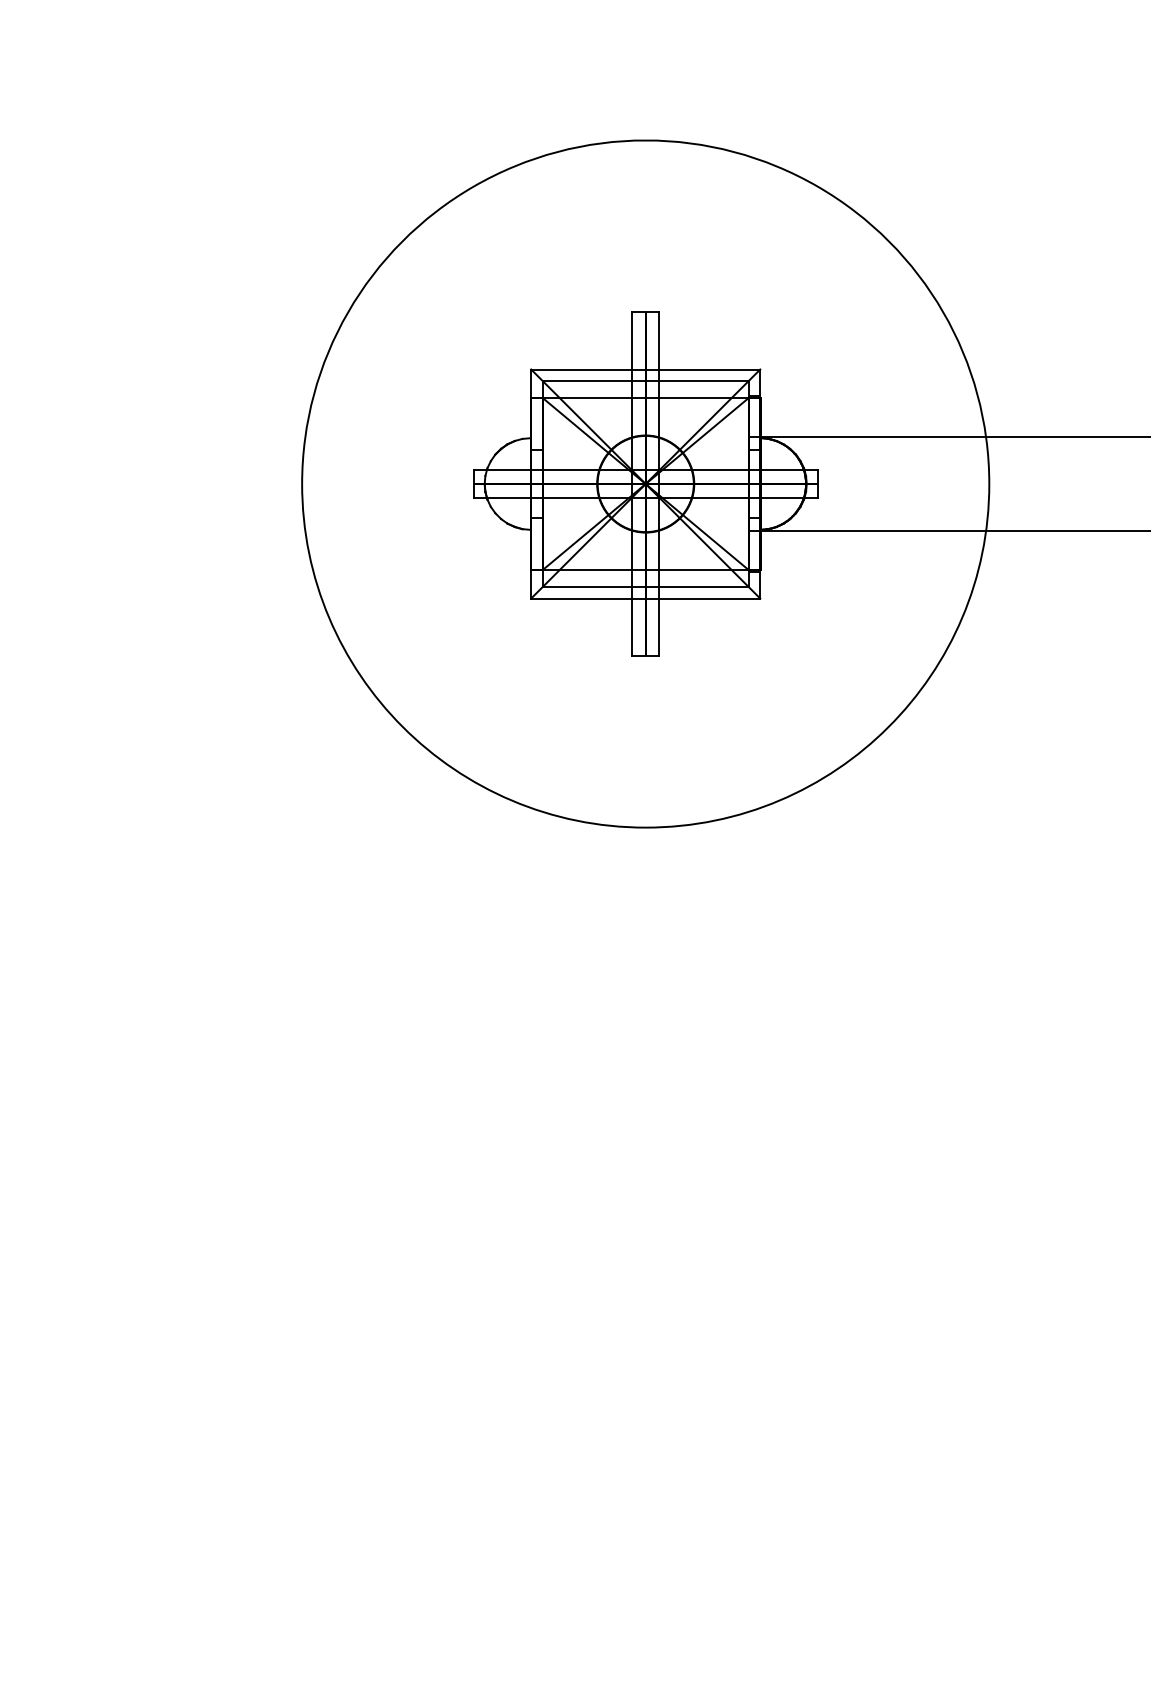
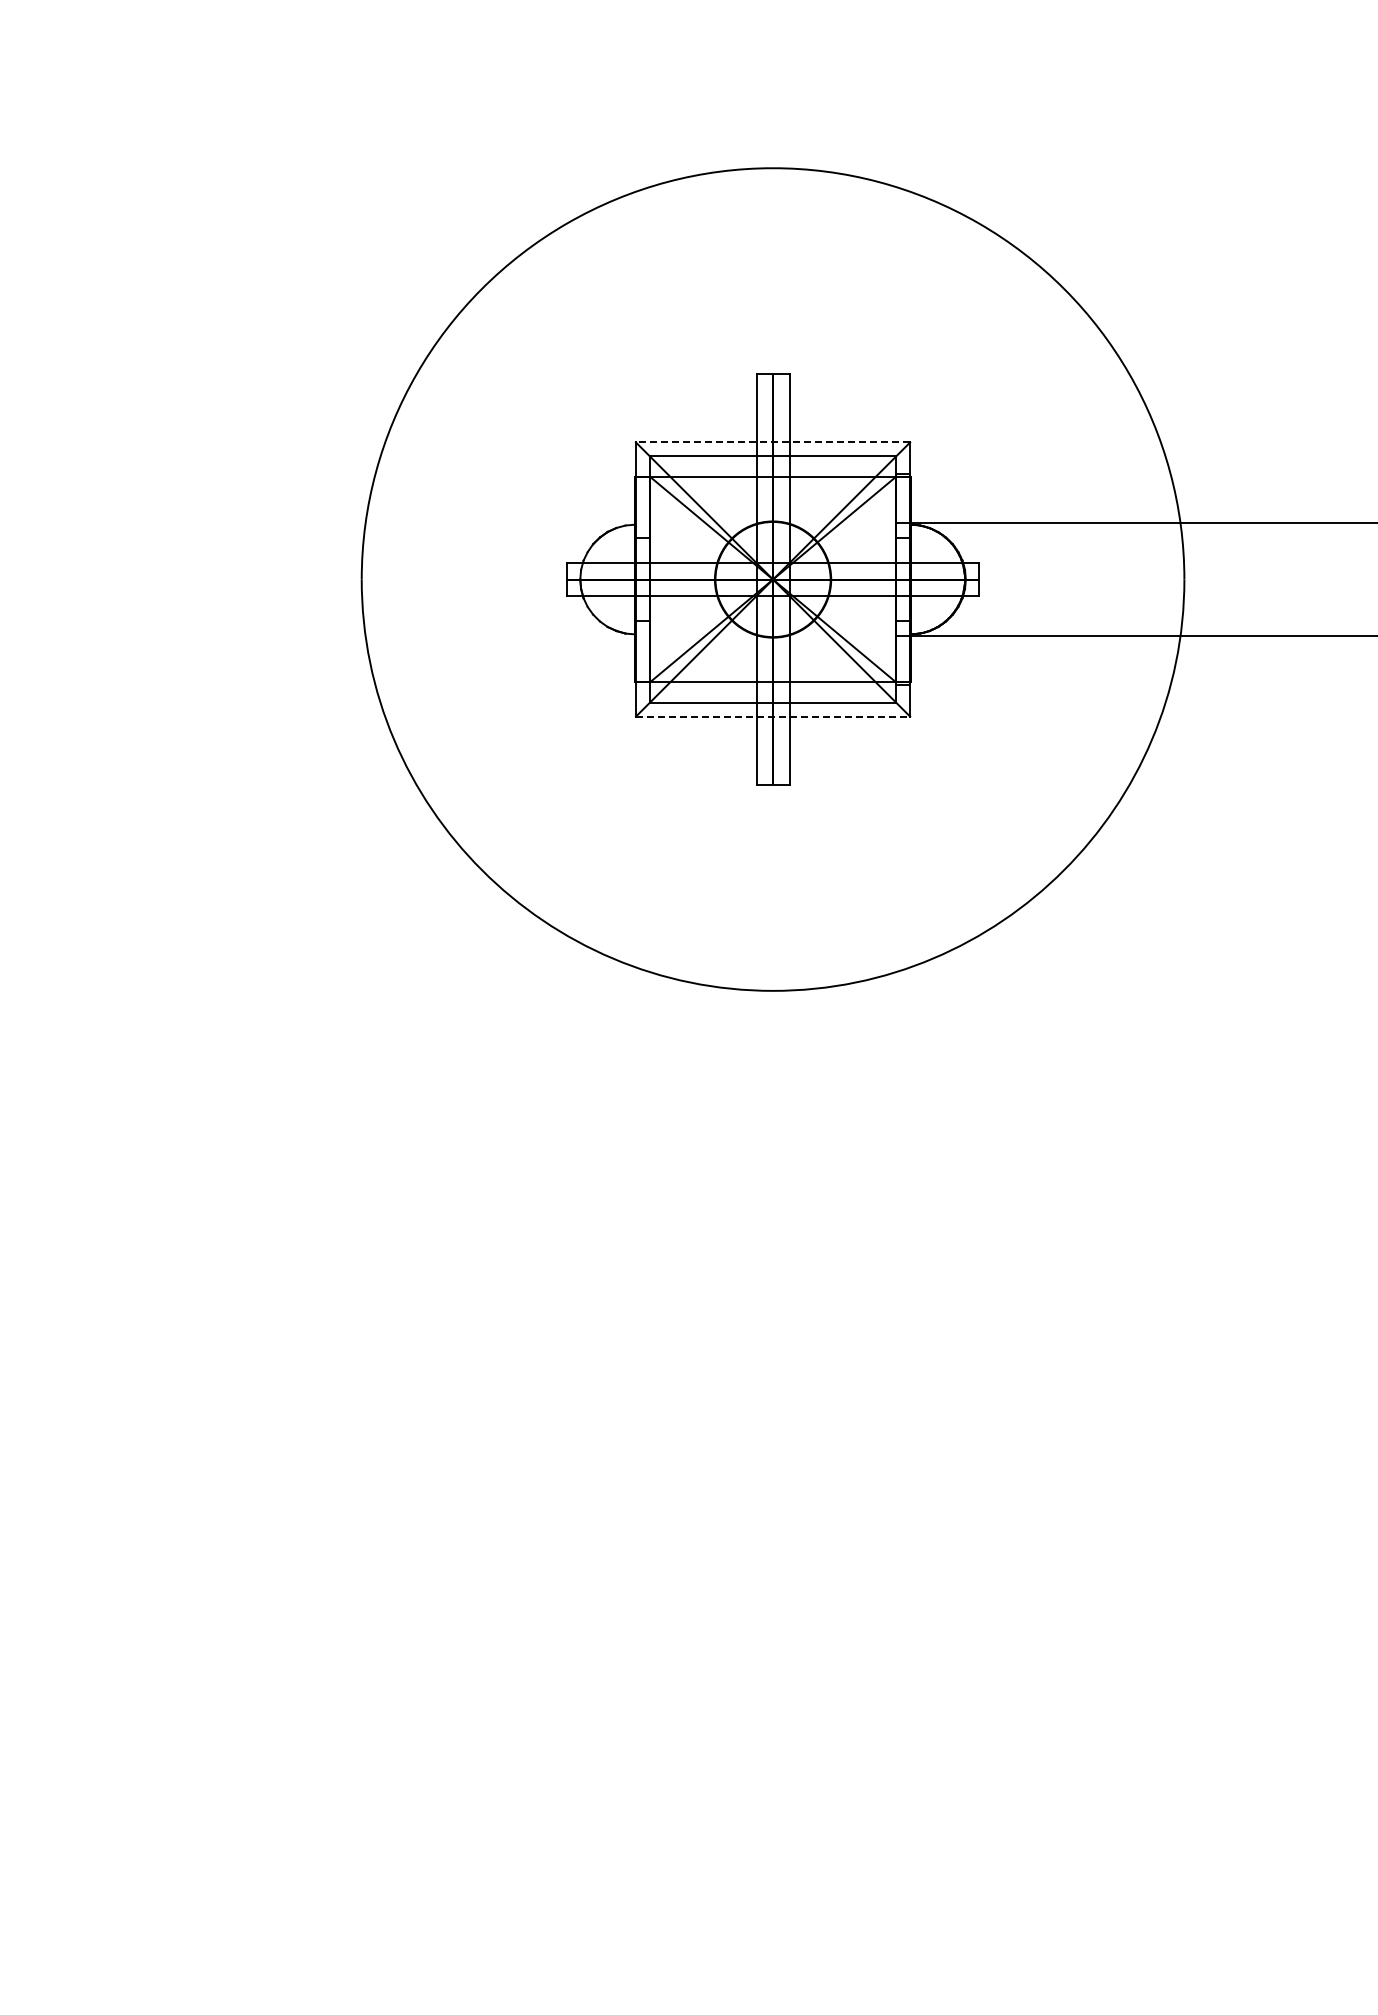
line: (645, 369) -> (772, 442), solid -> dashed
line: (646, 598) -> (773, 716), solid -> dashed

